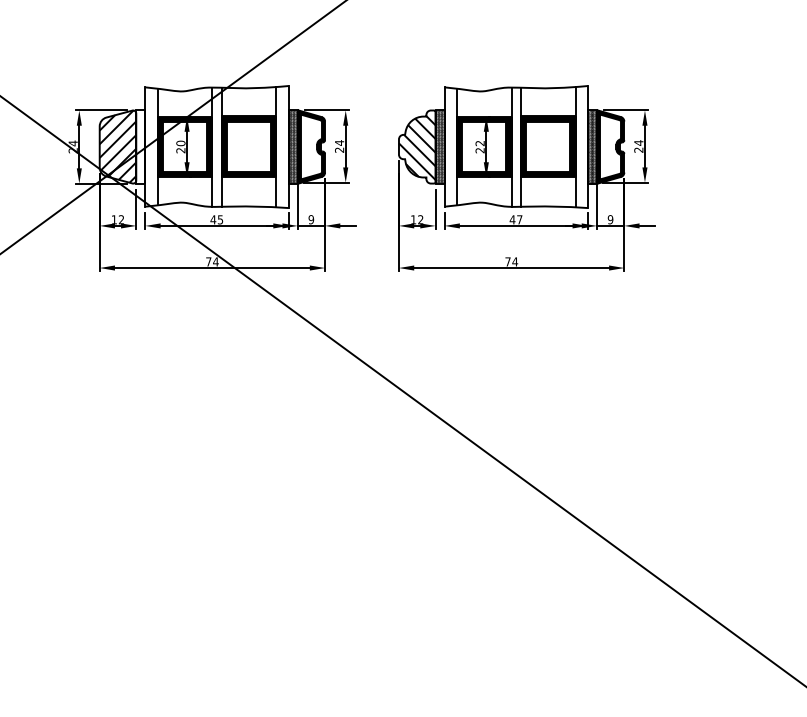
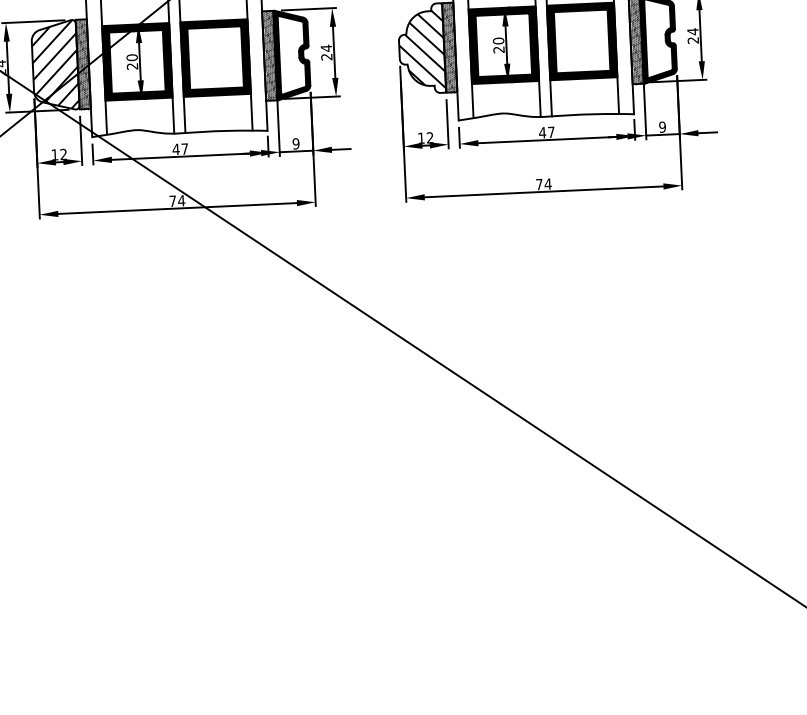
text: (479, 143) -> (497, 41), 22 -> 20
hatch: (140, 146) -> (82, 63), added
text: (220, 219) -> (184, 148), 45 -> 47

